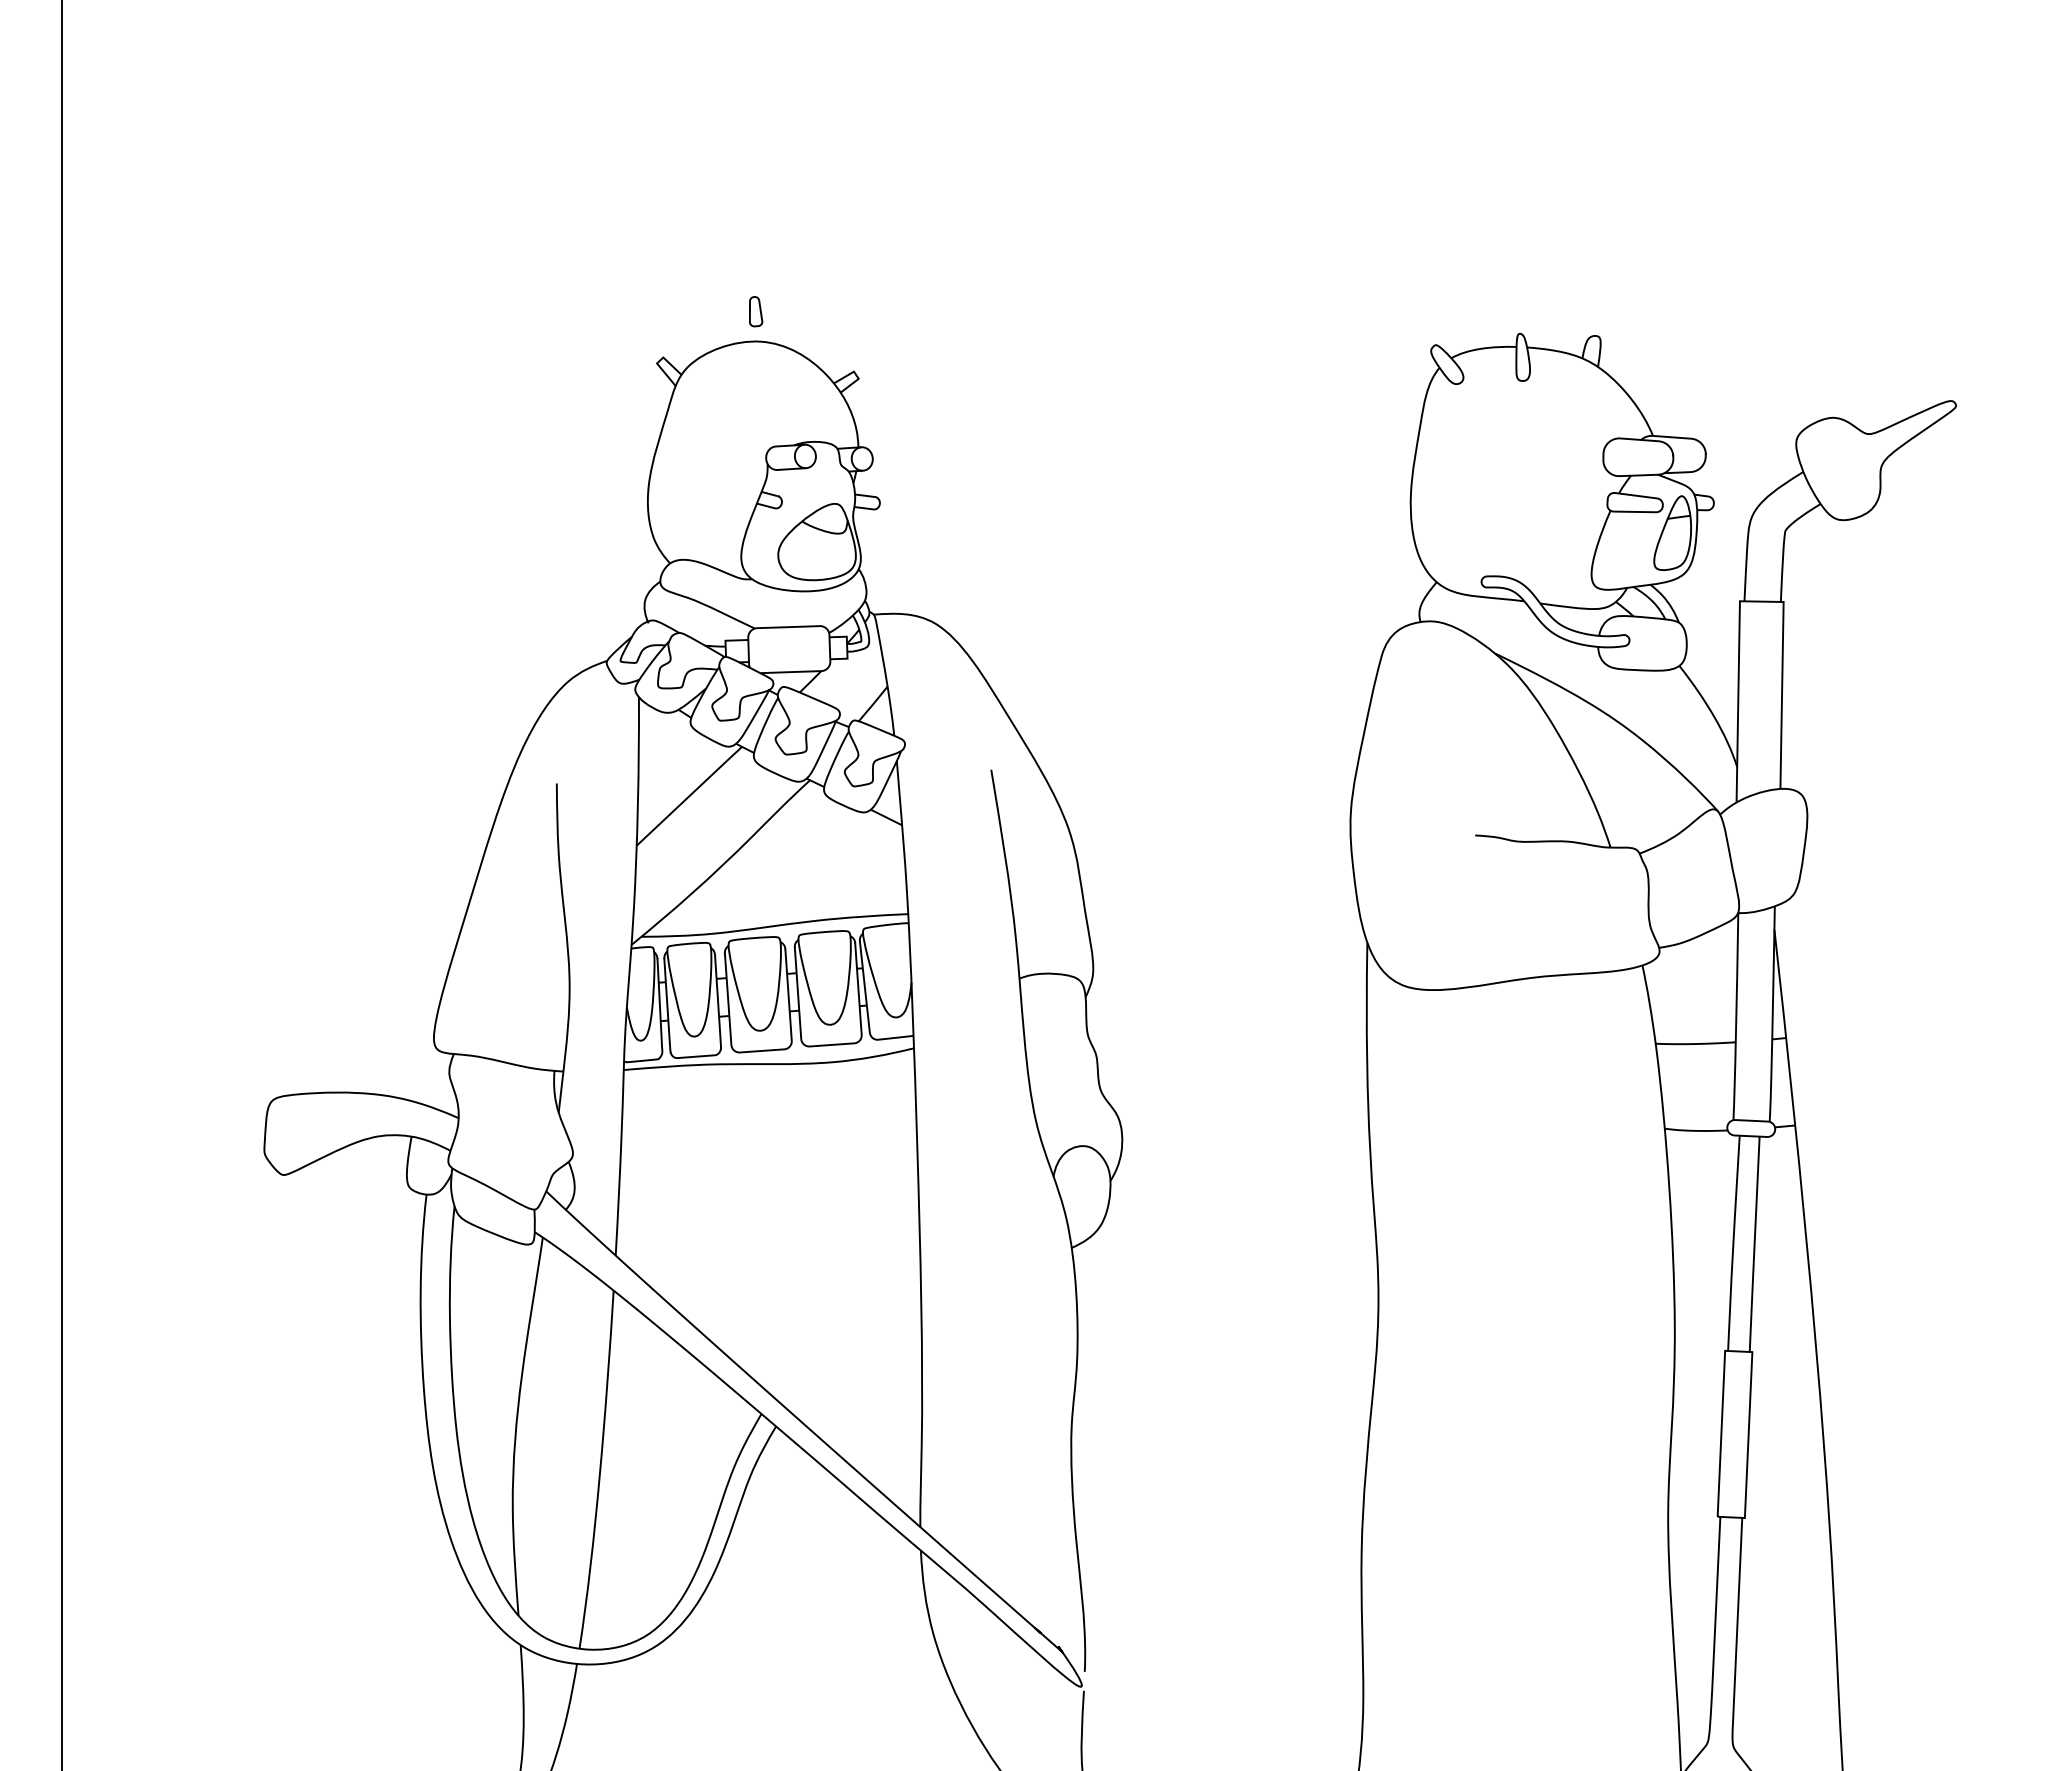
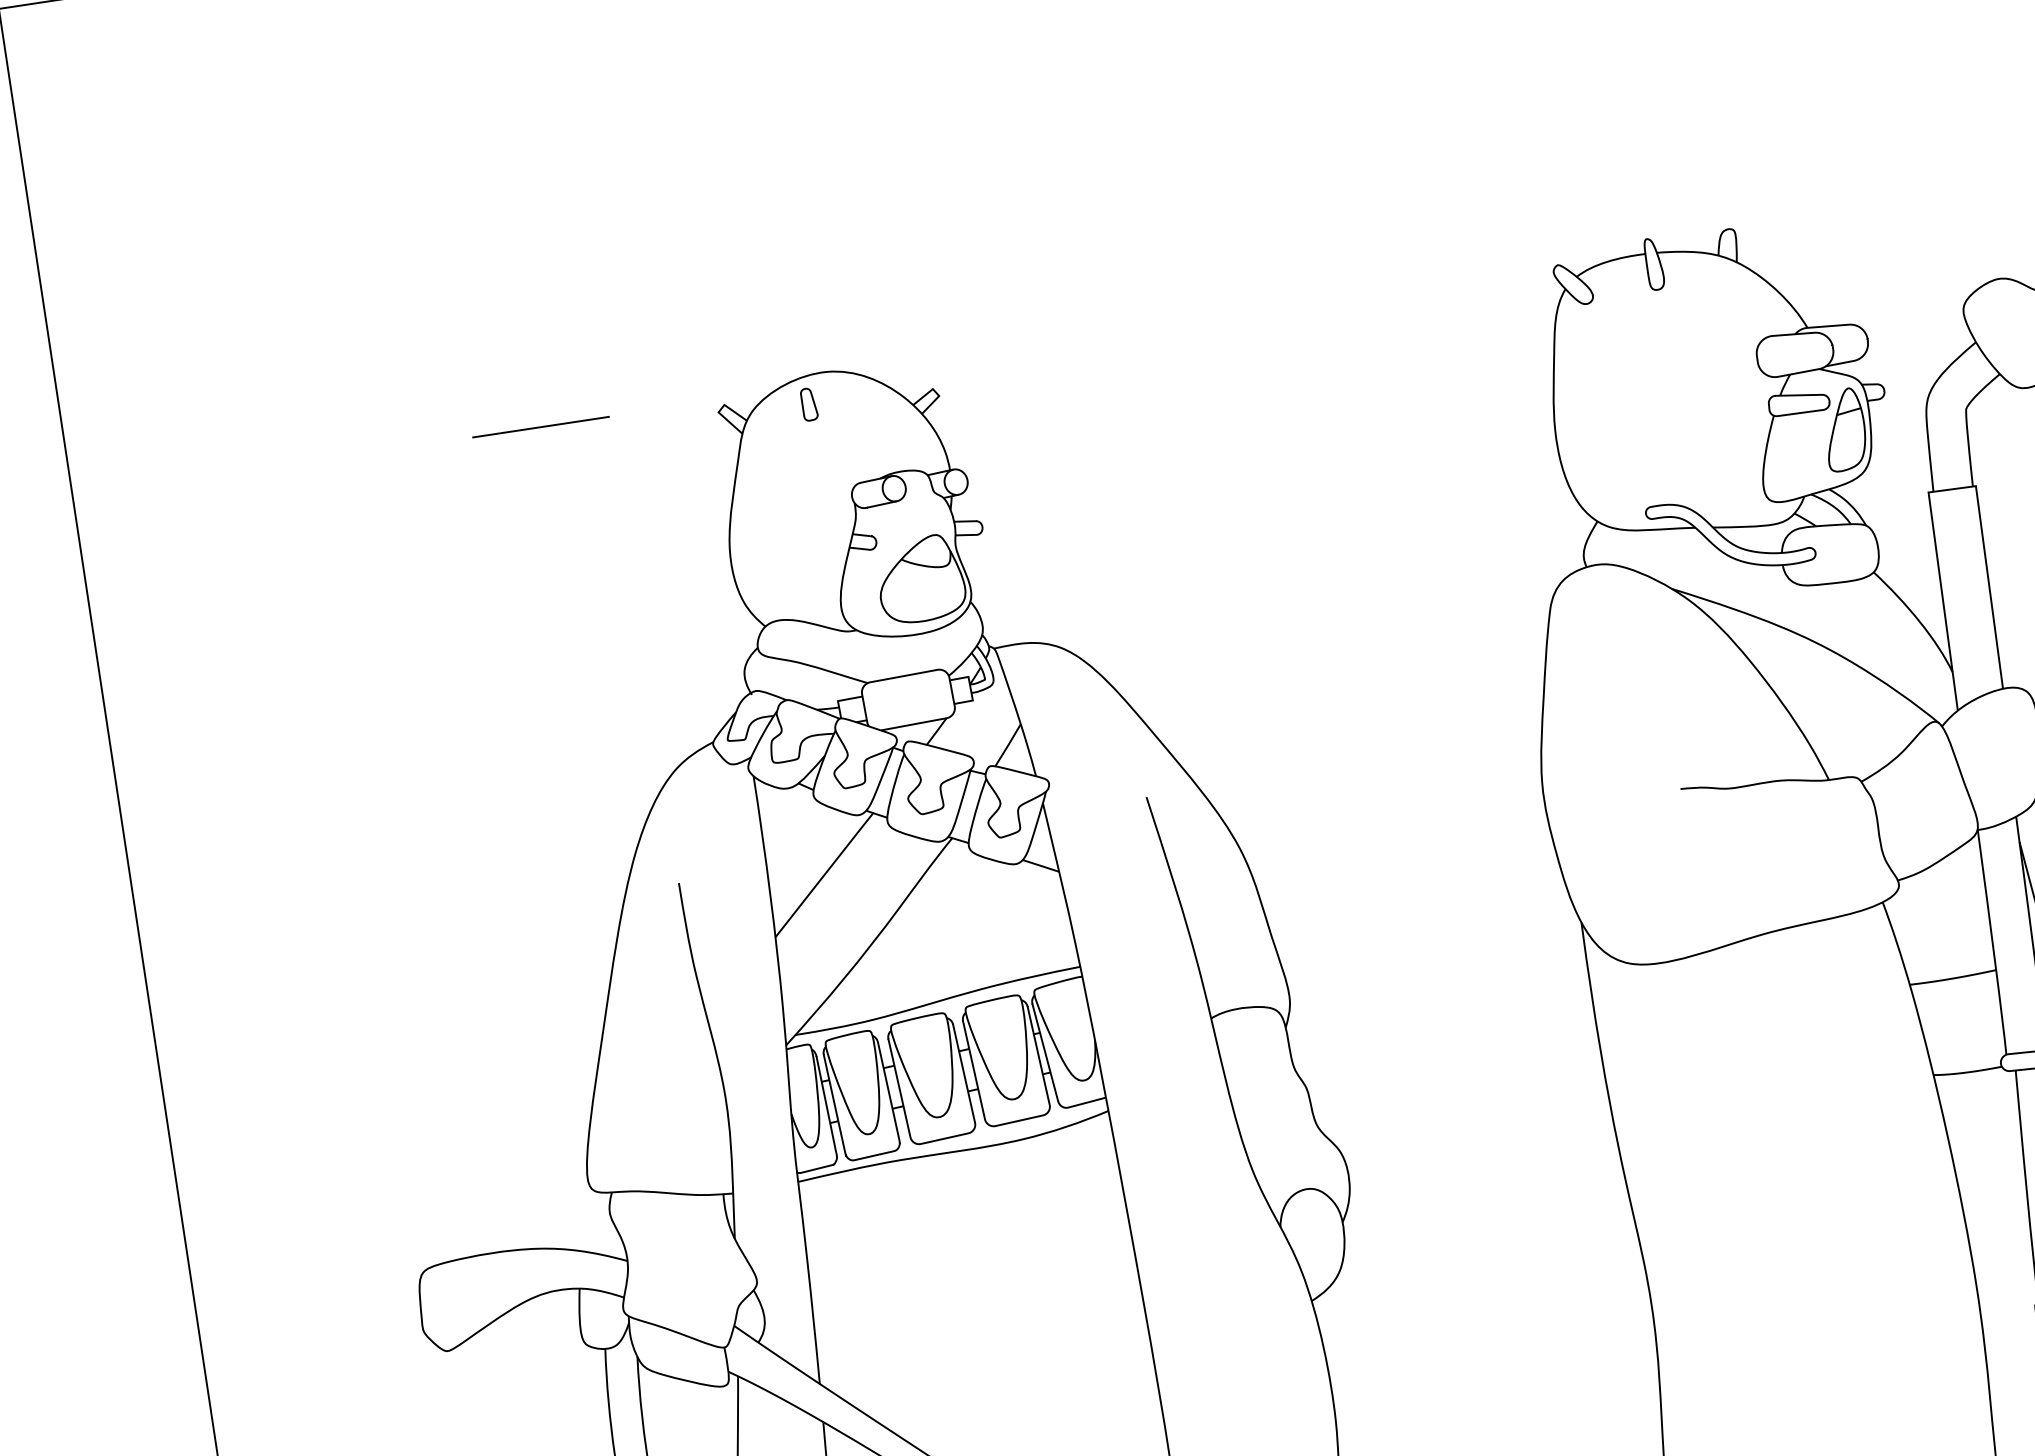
part: (756, 311) -> (809, 404), moved
line: (494, 352) -> (541, 427), added

